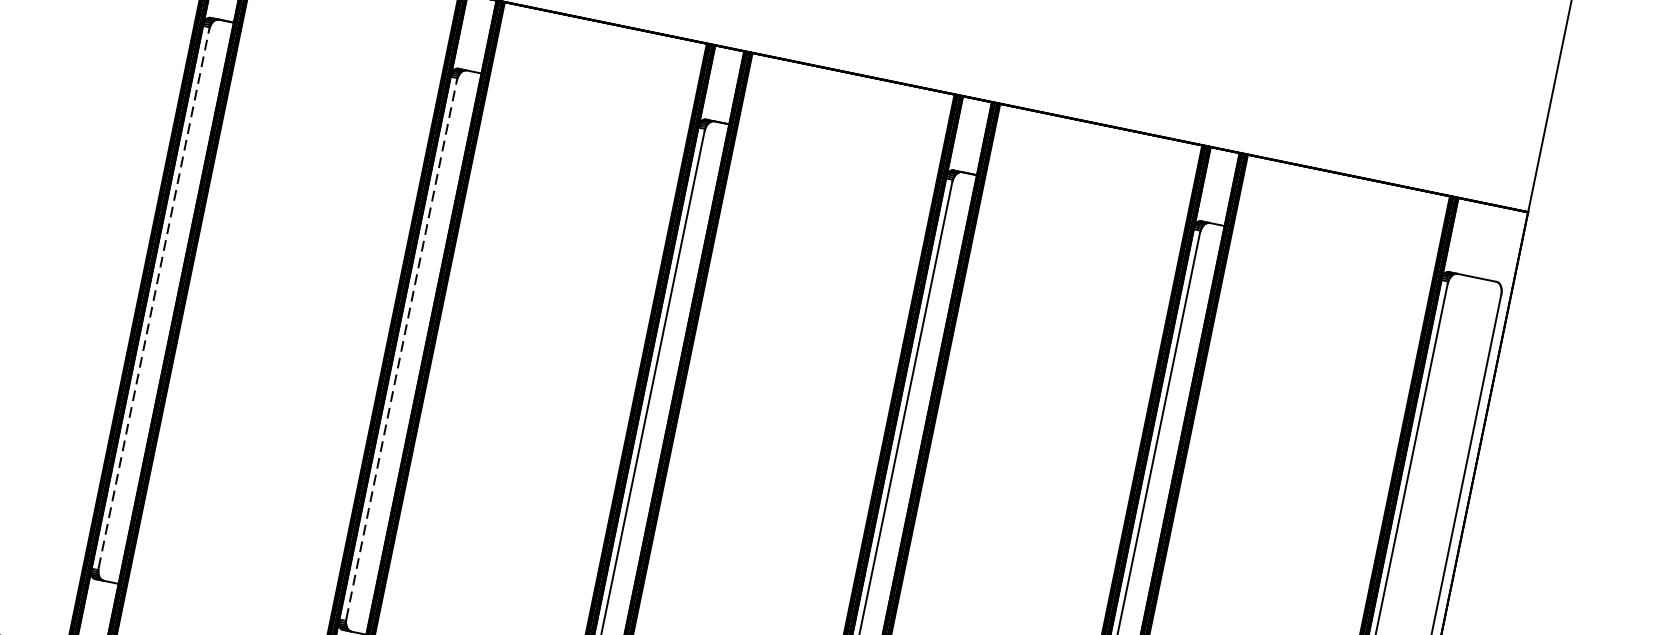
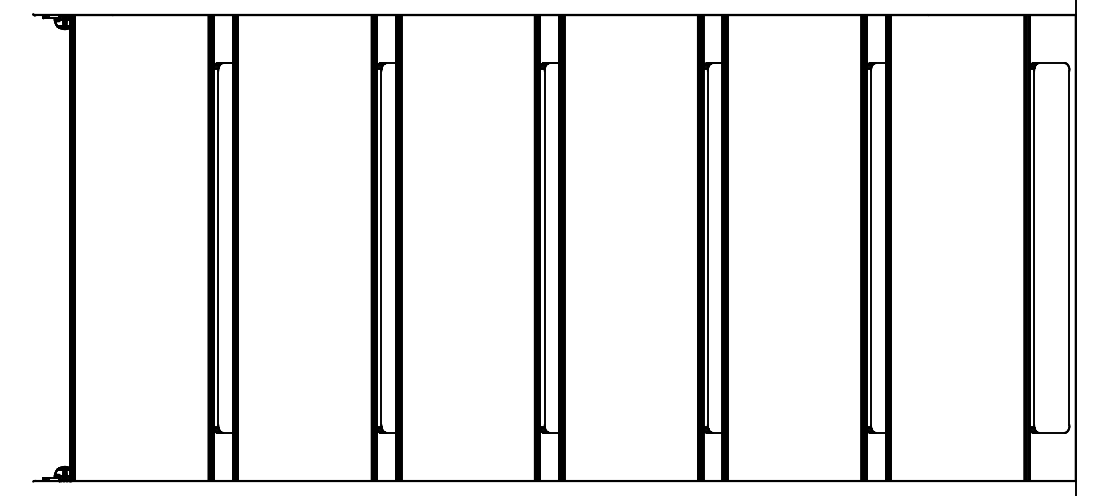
line: (154, 297) -> (218, 247), dashed -> solid
line: (401, 348) -> (381, 247), dashed -> solid

